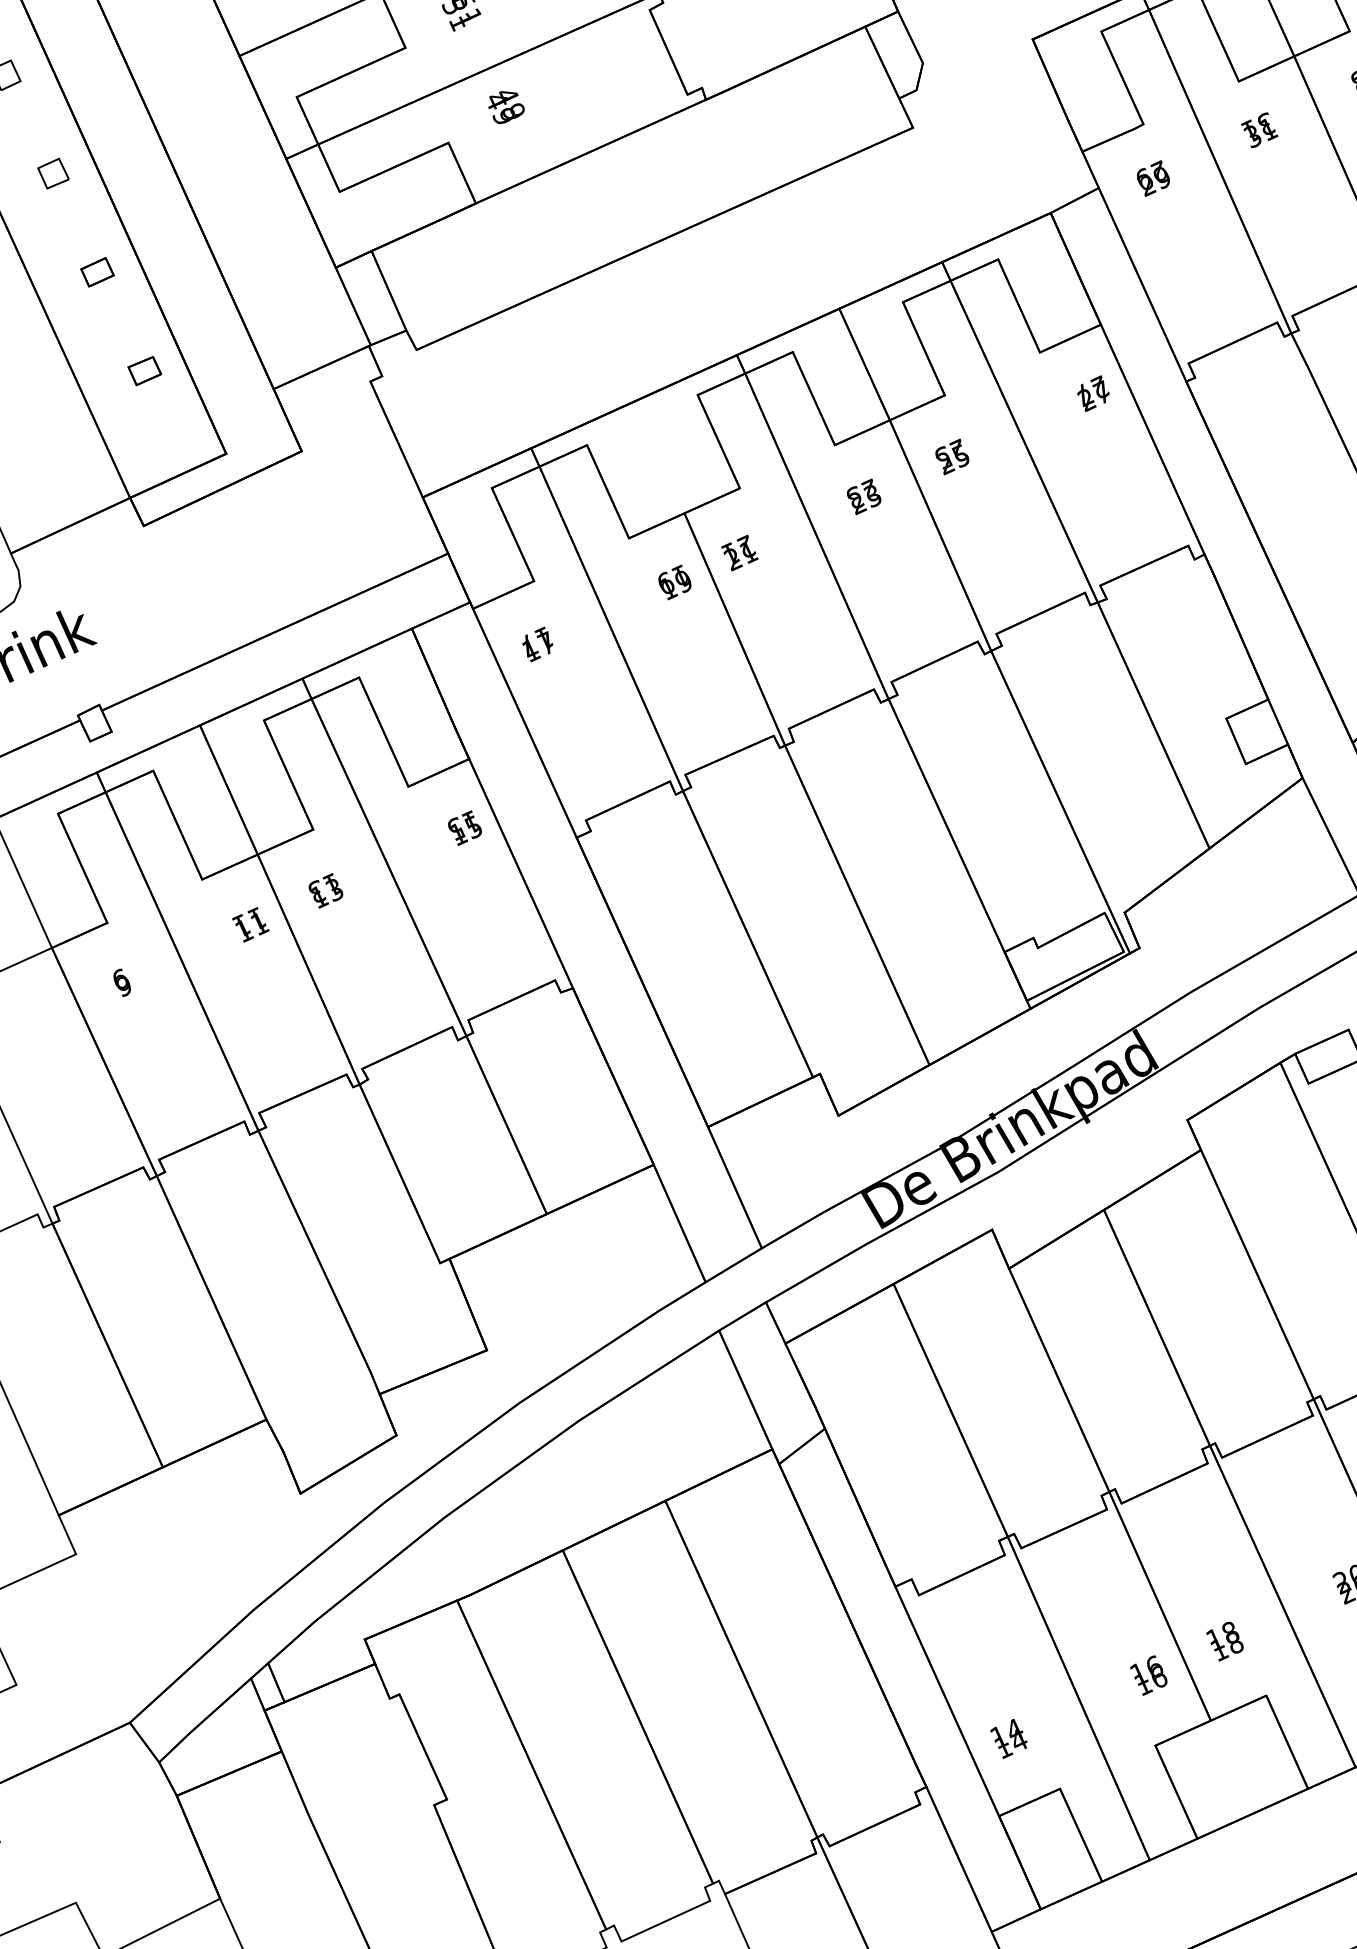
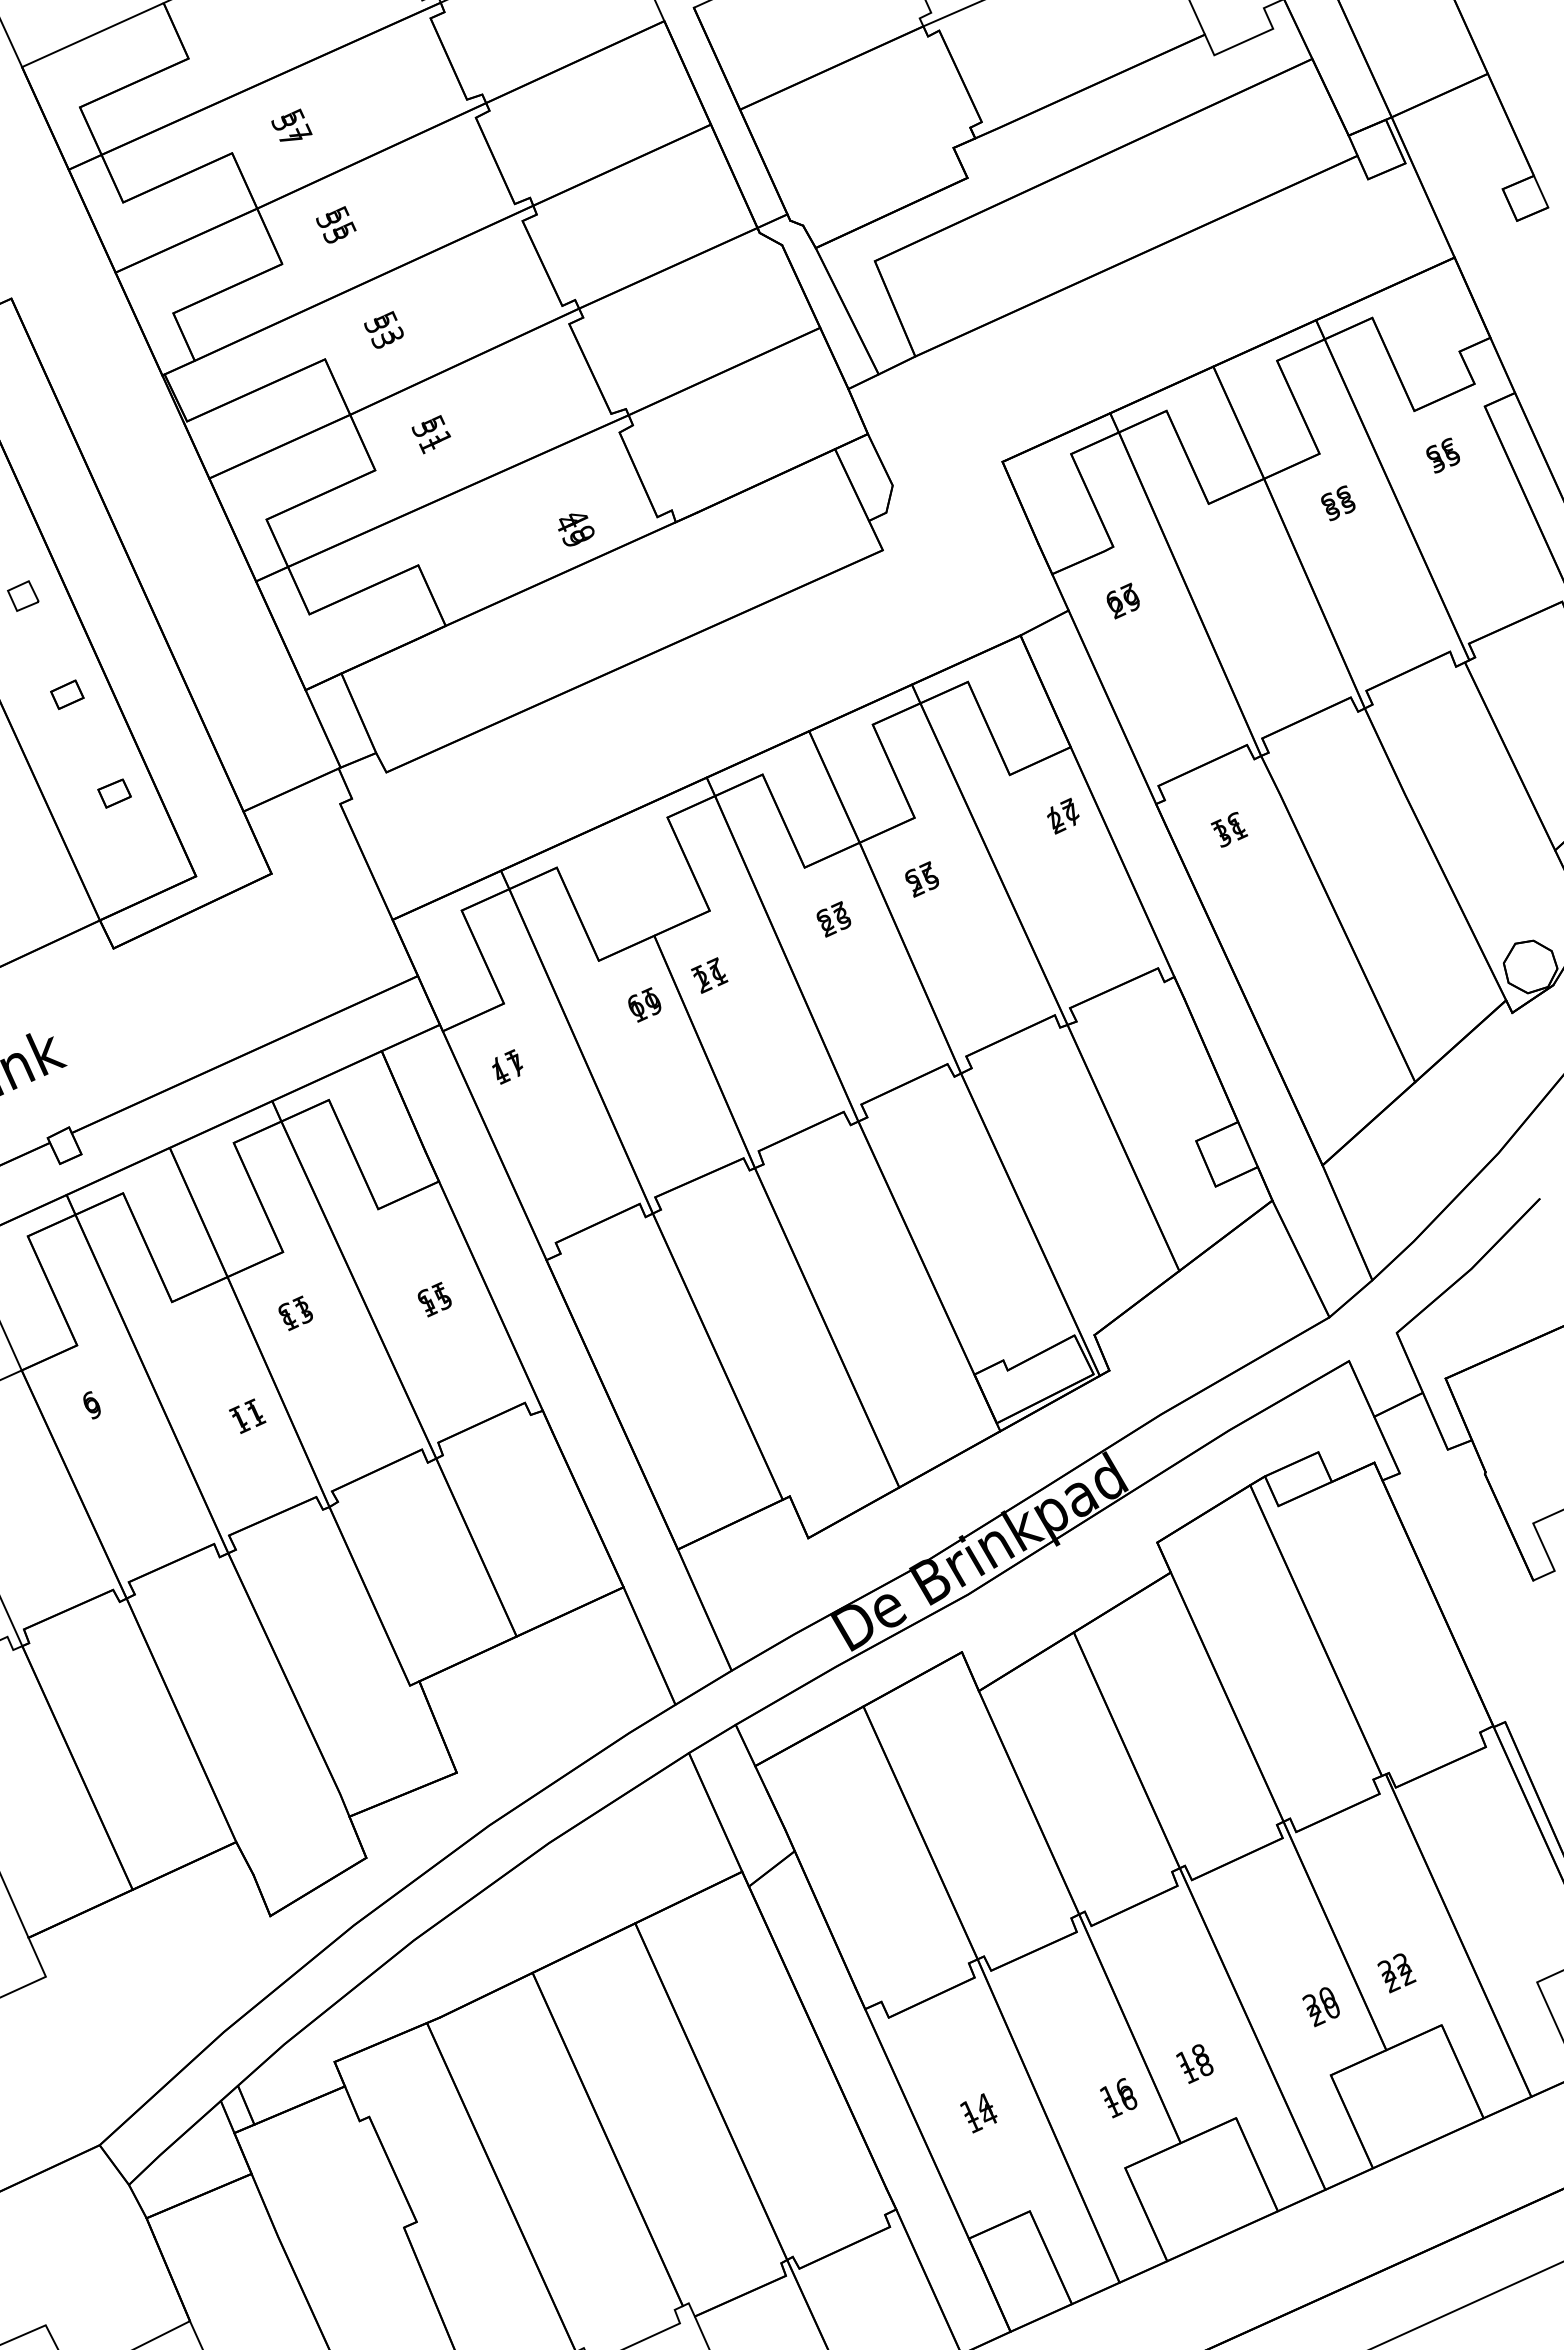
text: (506, 107) -> (576, 529), moved
text: (1259, 130) -> (1229, 829), moved
text: (464, 828) -> (434, 1299), moved
text: (250, 924) -> (247, 1415), moved
text: (1008, 1739) -> (978, 2113), moved

